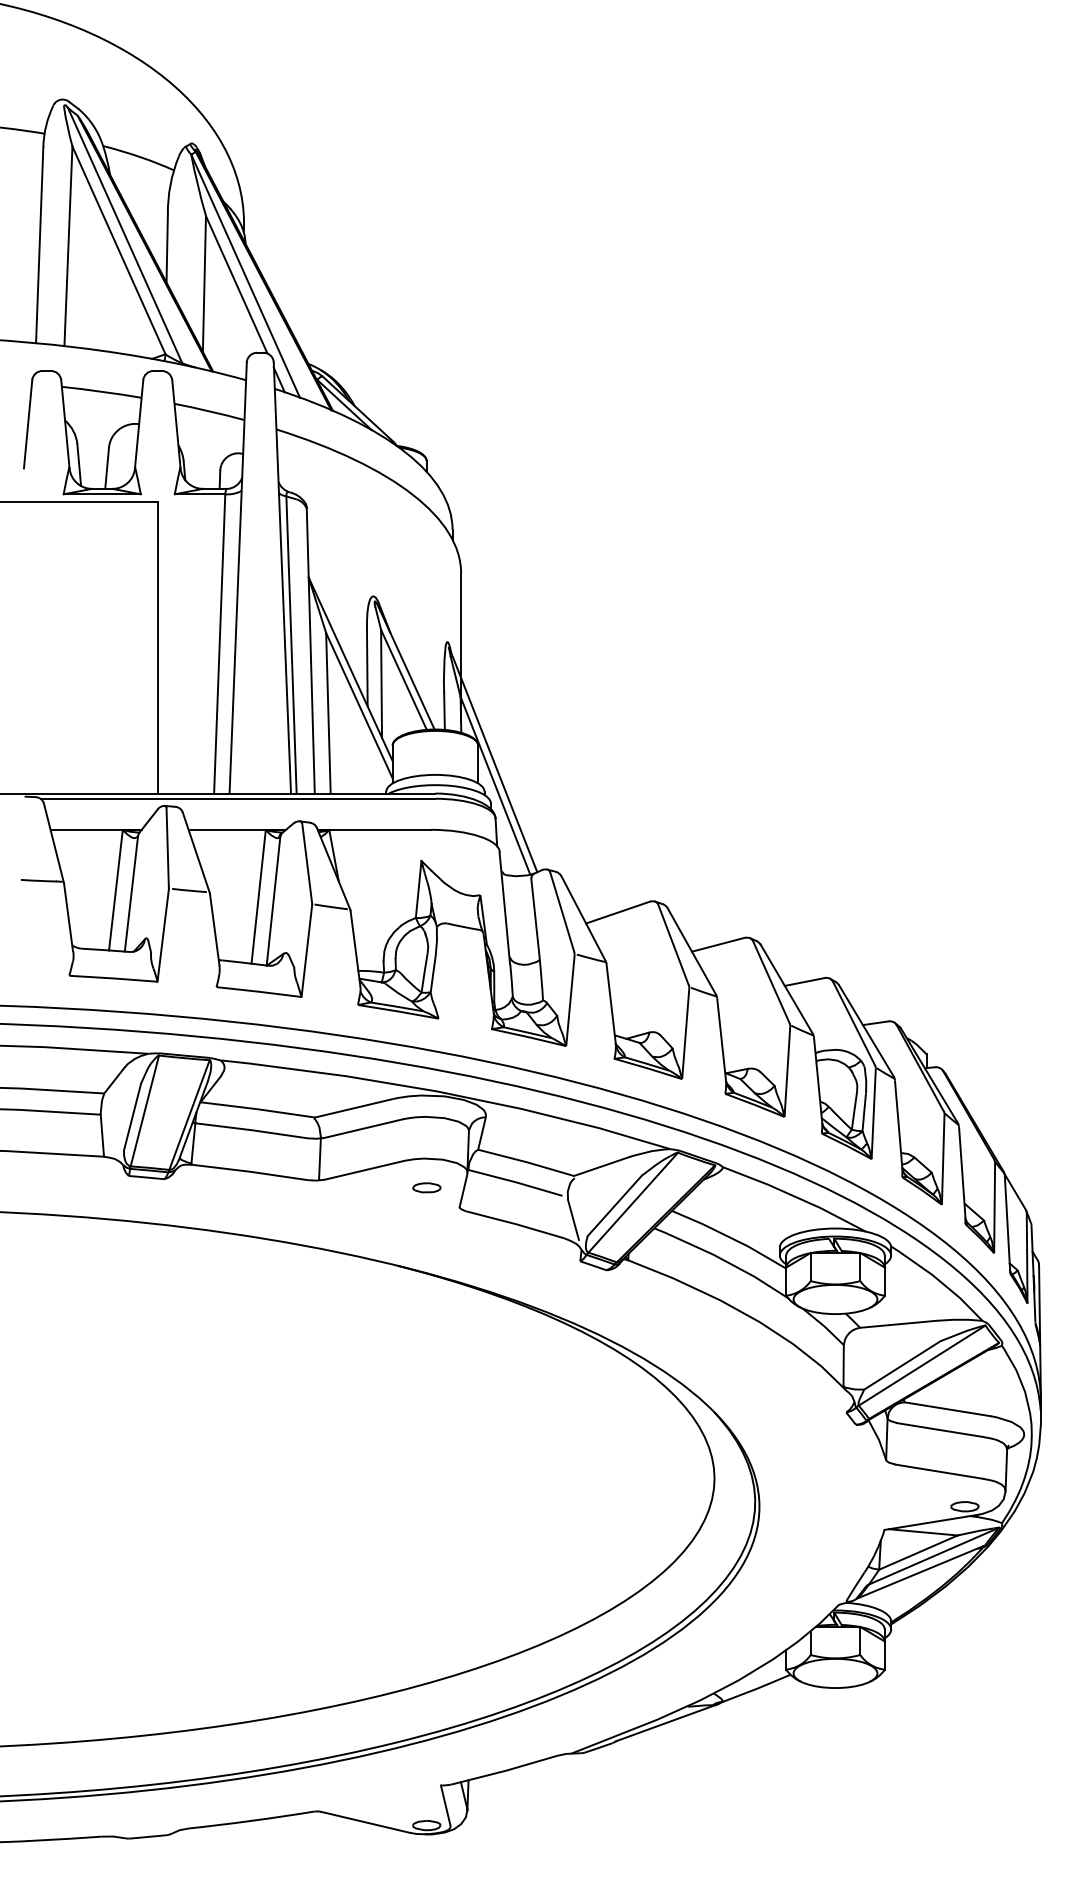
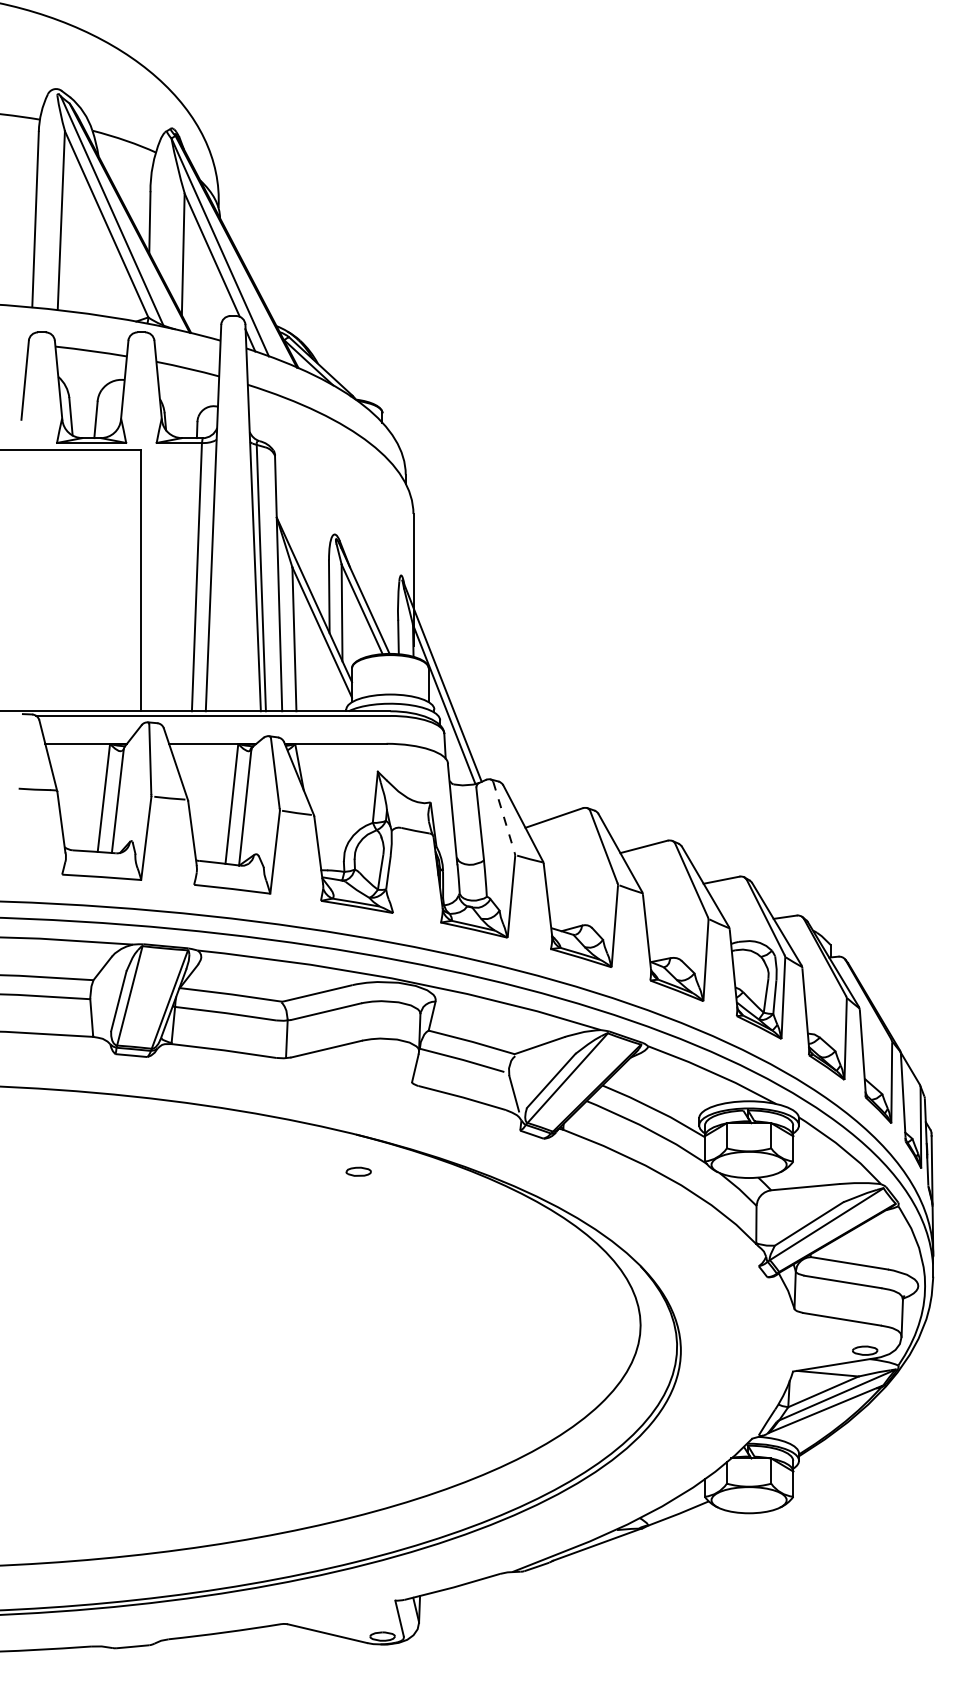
line: (562, 912) -> (504, 817), solid -> dashed
part: (426, 1187) -> (358, 1171), moved

